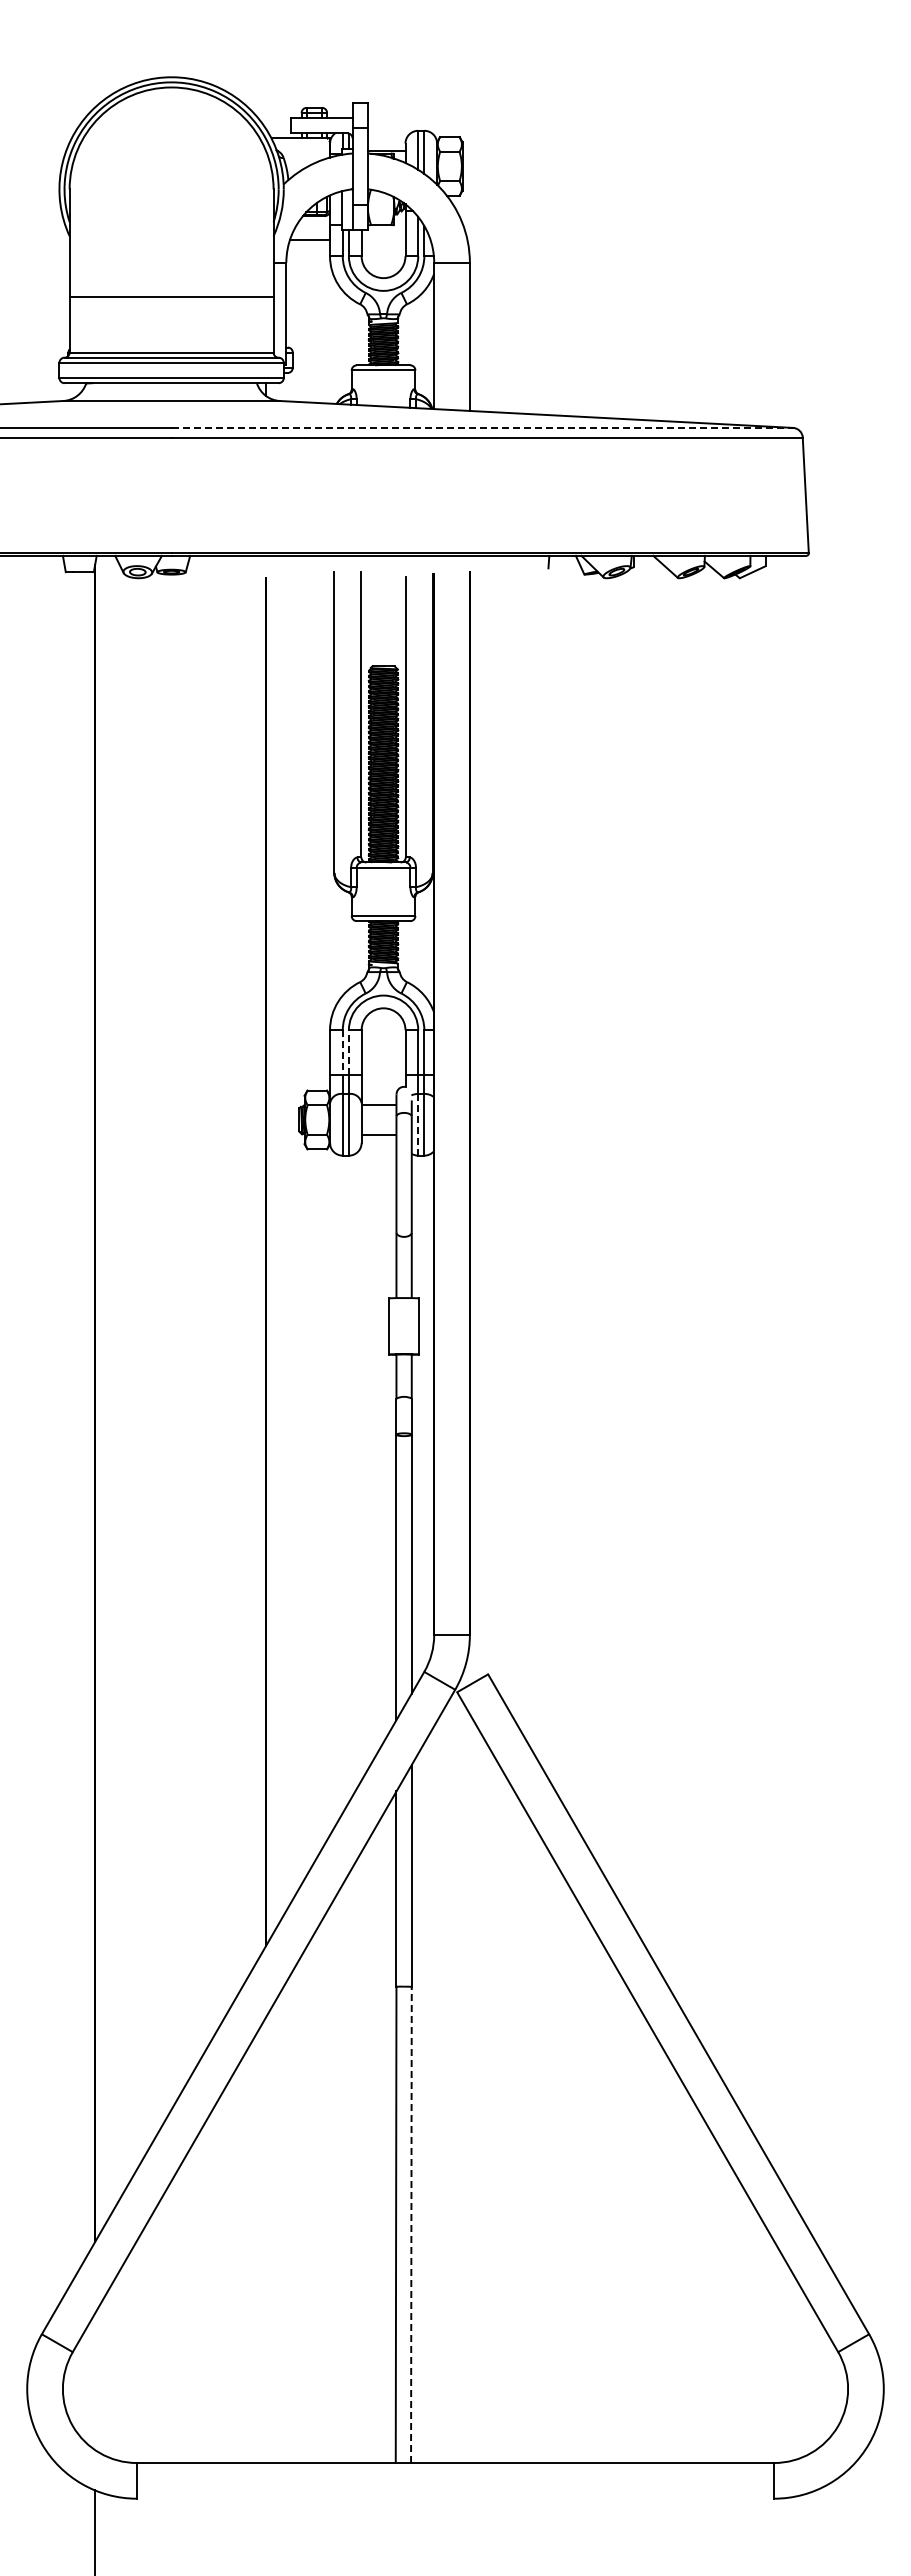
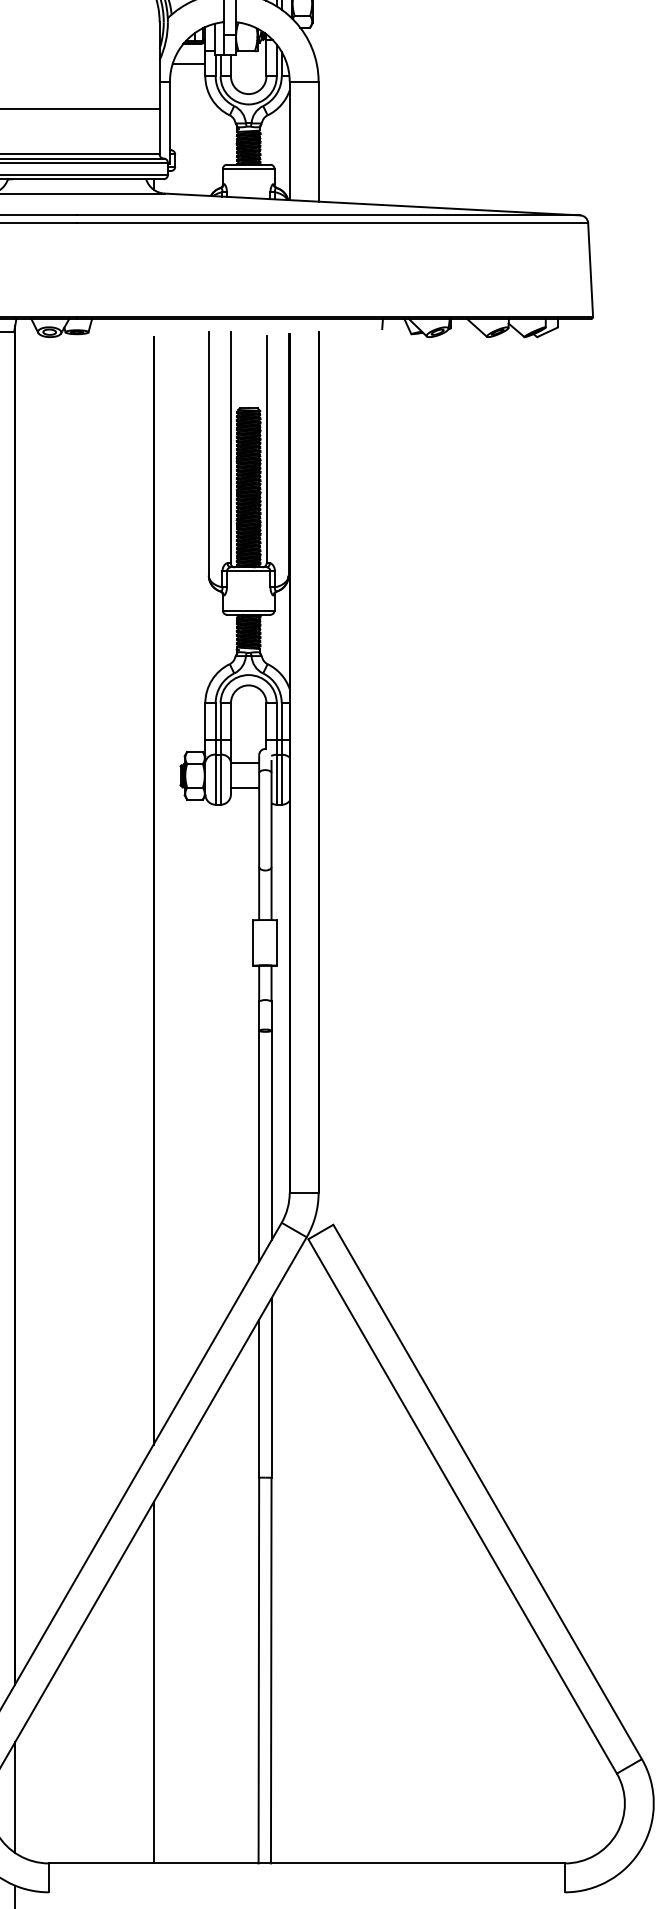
line: (482, 427) -> (328, 215), dashed -> solid
line: (342, 1052) -> (215, 721), dashed -> solid
line: (348, 1052) -> (220, 721), dashed -> solid
line: (418, 1124) -> (276, 779), dashed -> solid
line: (411, 2224) -> (271, 1670), dashed -> solid
line: (266, 2240) -> (153, 1683), added
line: (95, 2381) -> (15, 1797), added

